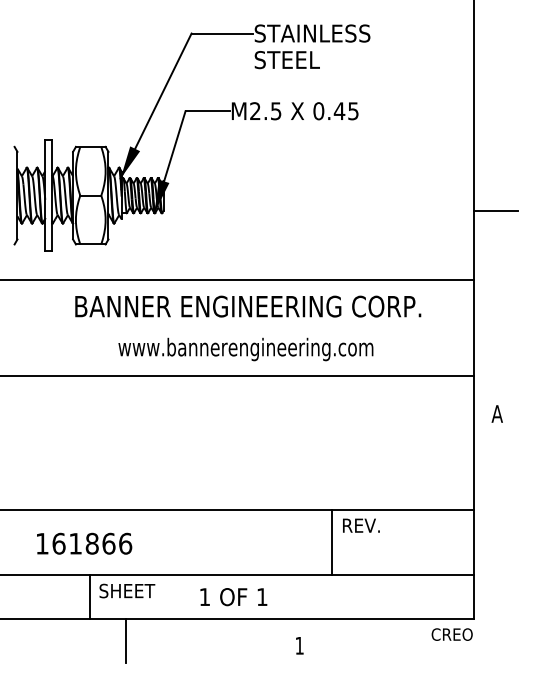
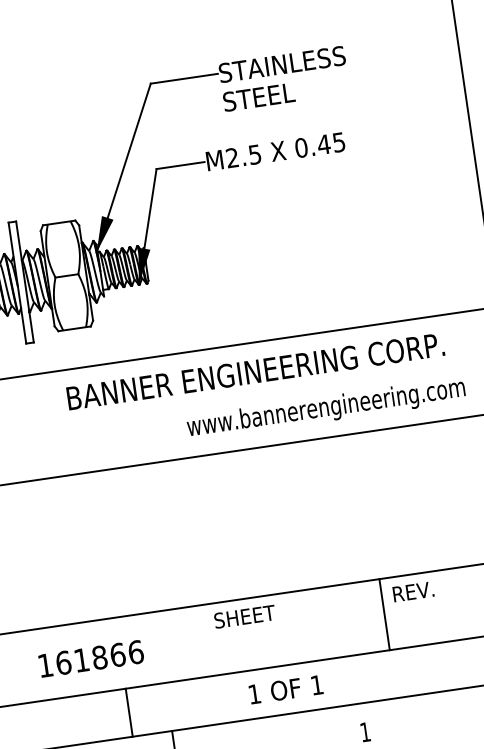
text: (245, 349) -> (325, 408), moved
text: (84, 543) -> (91, 658), moved
text: (127, 590) -> (245, 616), moved

